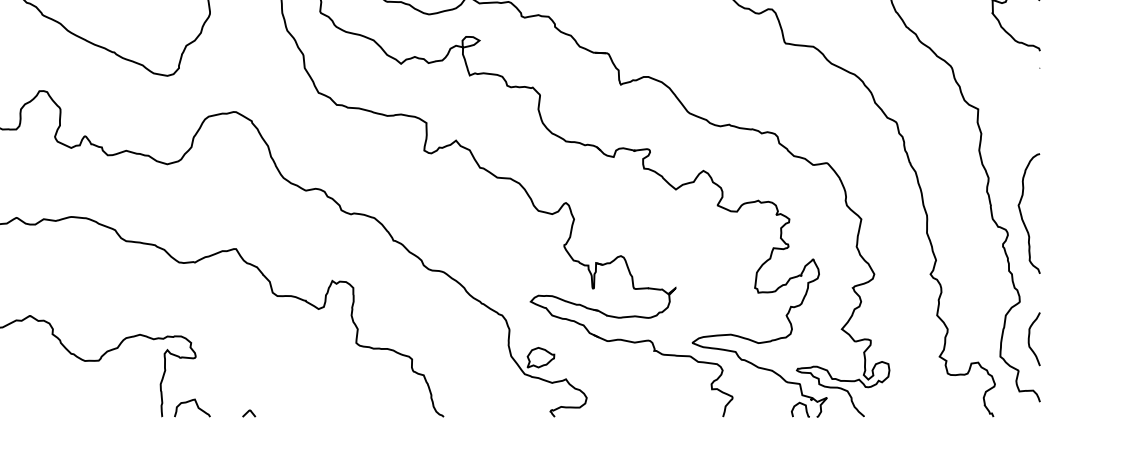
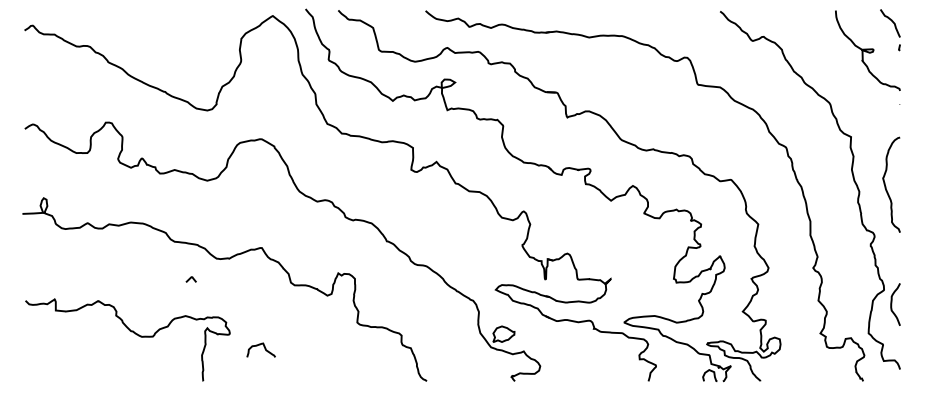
curve: (1022, 215) -> (886, 186), moved
curve: (1030, 339) -> (892, 304), moved
curve: (191, 402) -> (260, 345), moved
curve: (248, 413) -> (190, 279), moved

